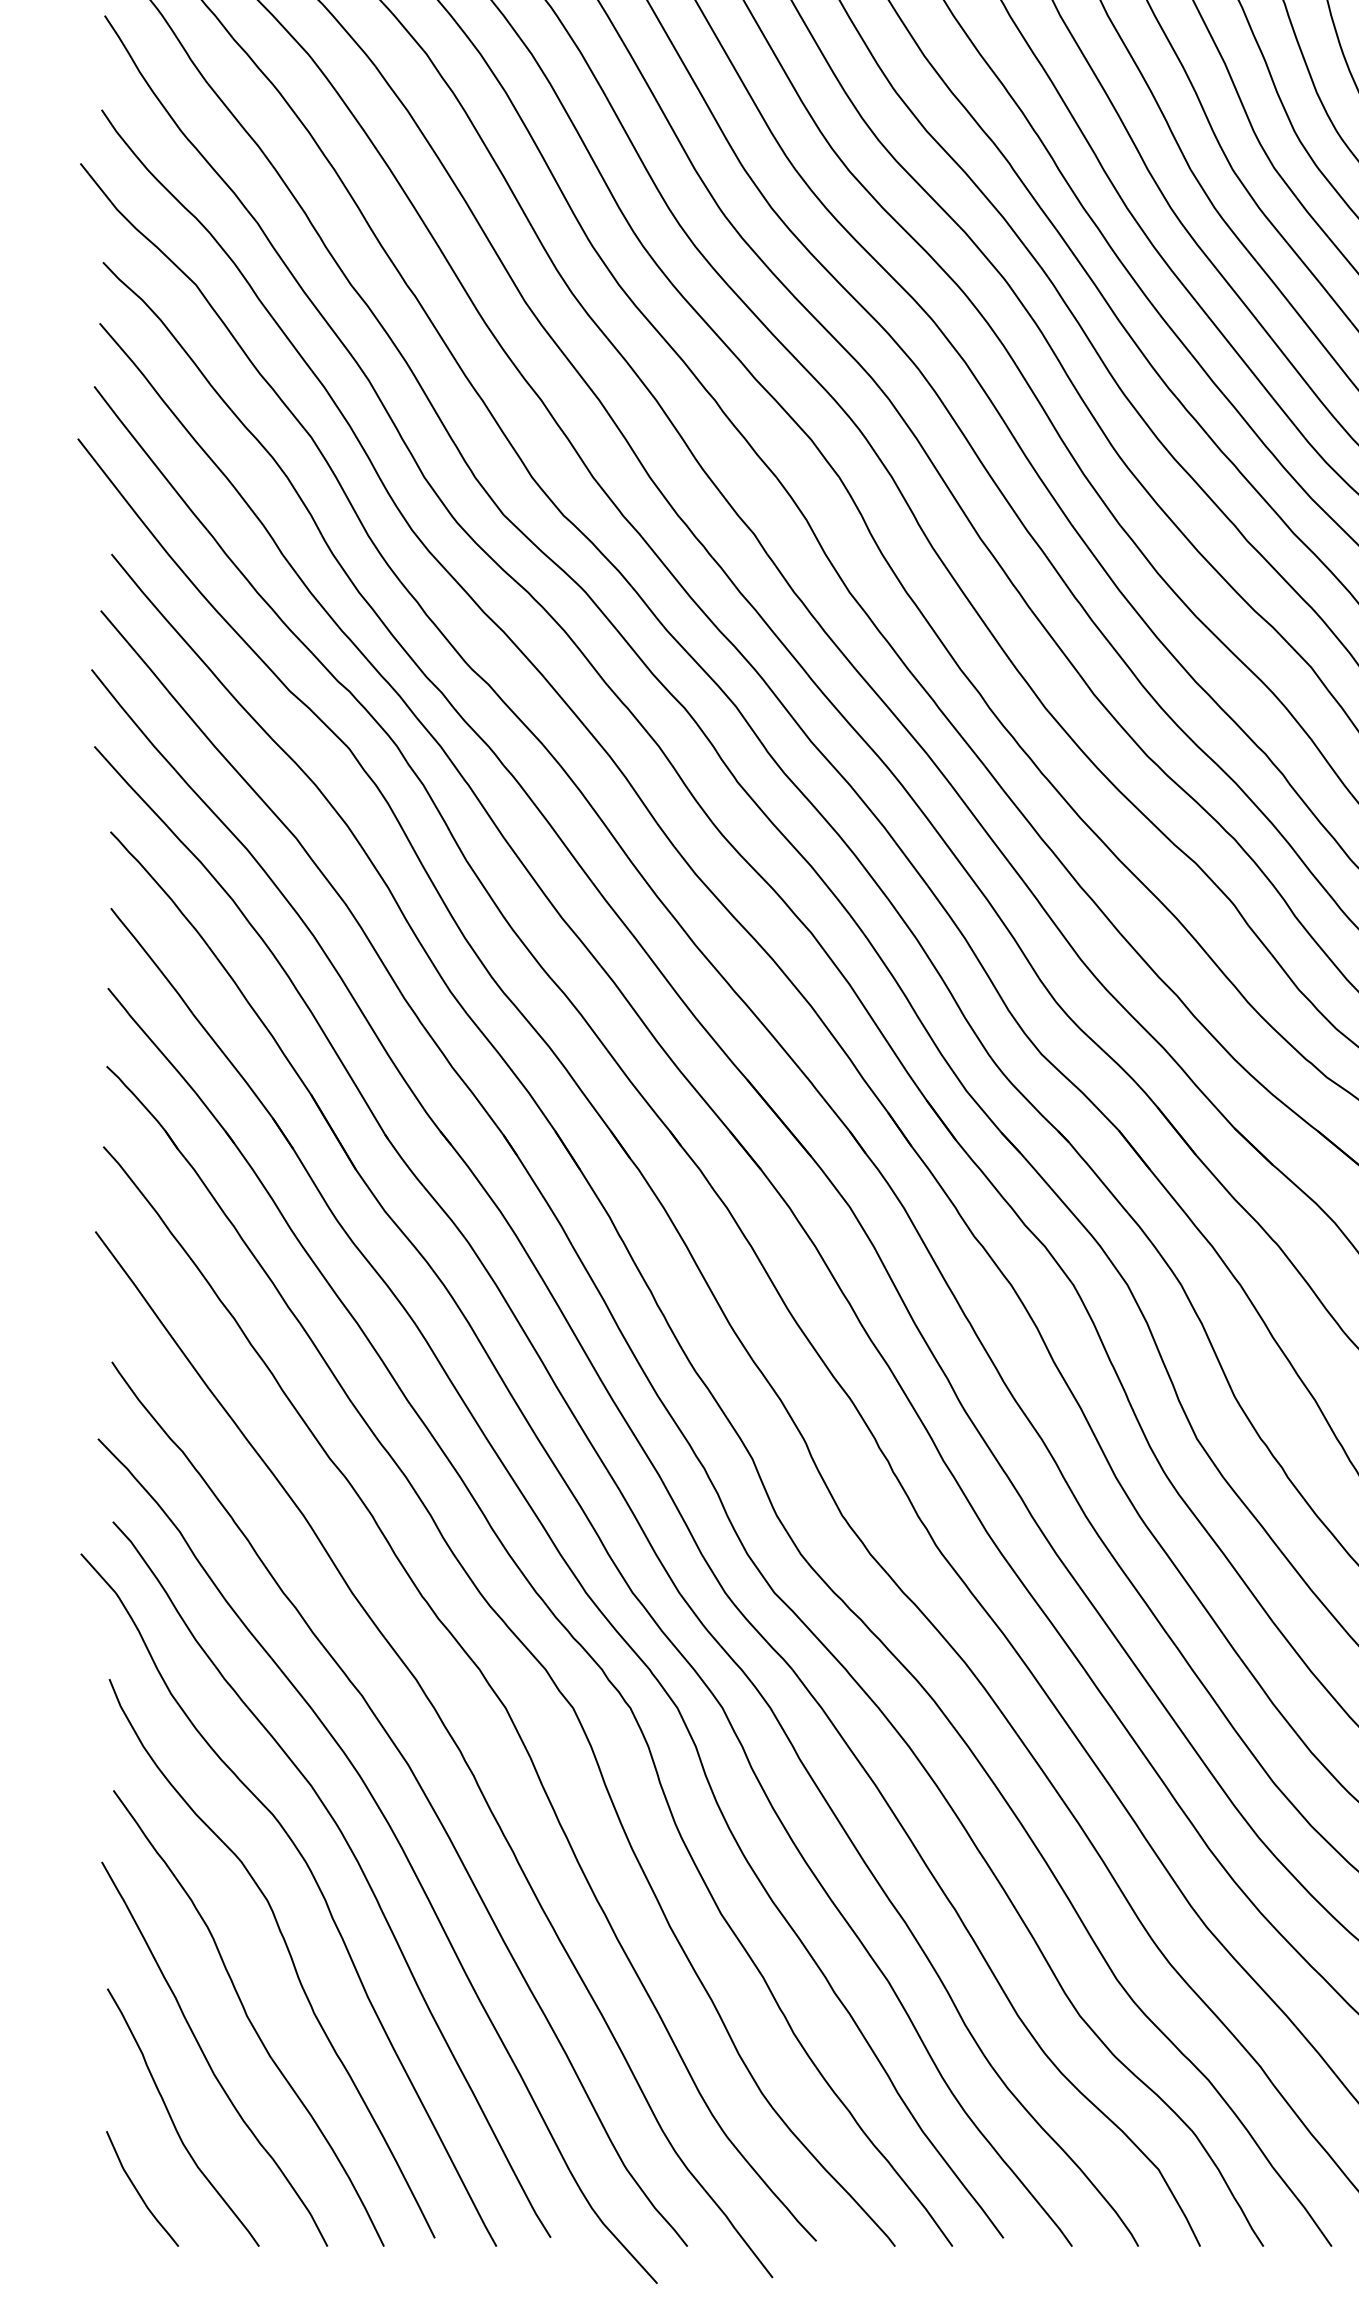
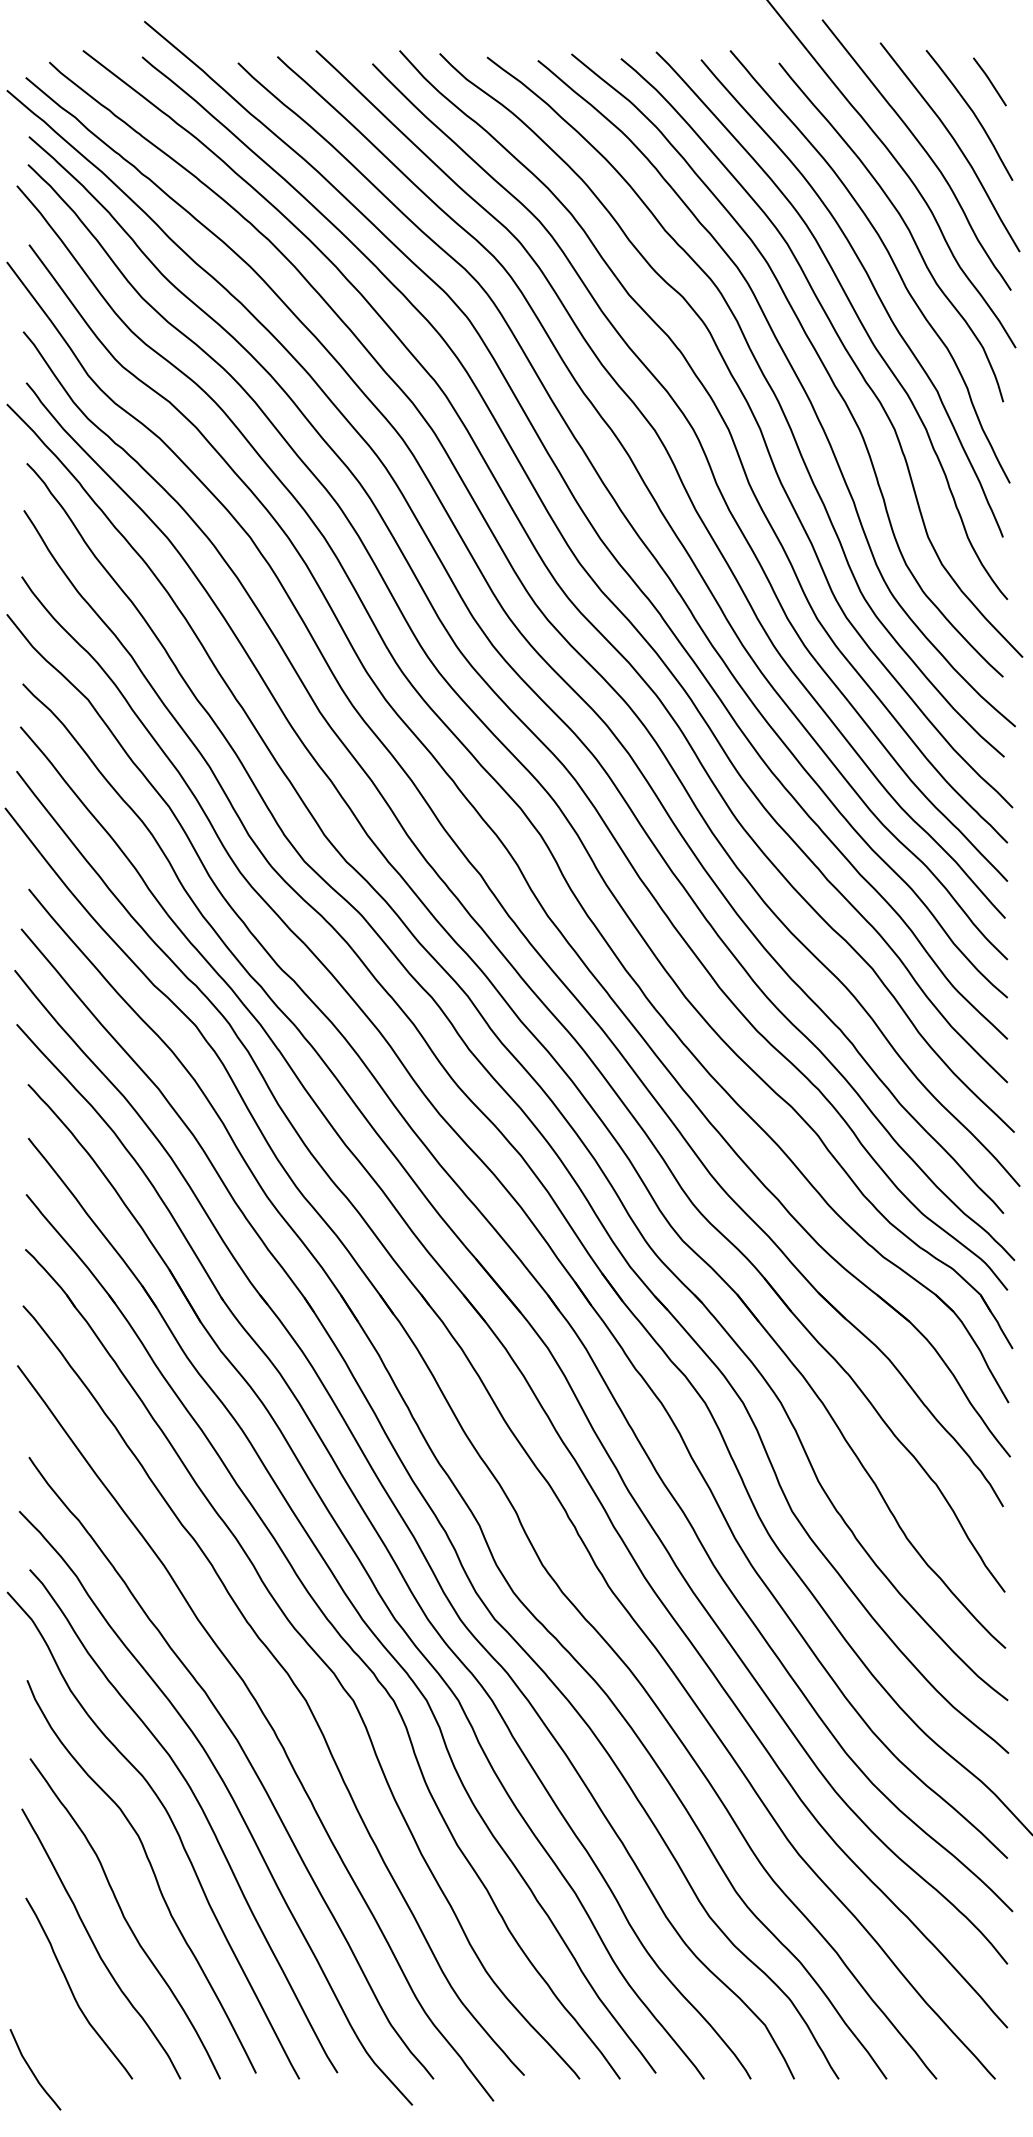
curve: (139, 2191) -> (33, 2071), moved

